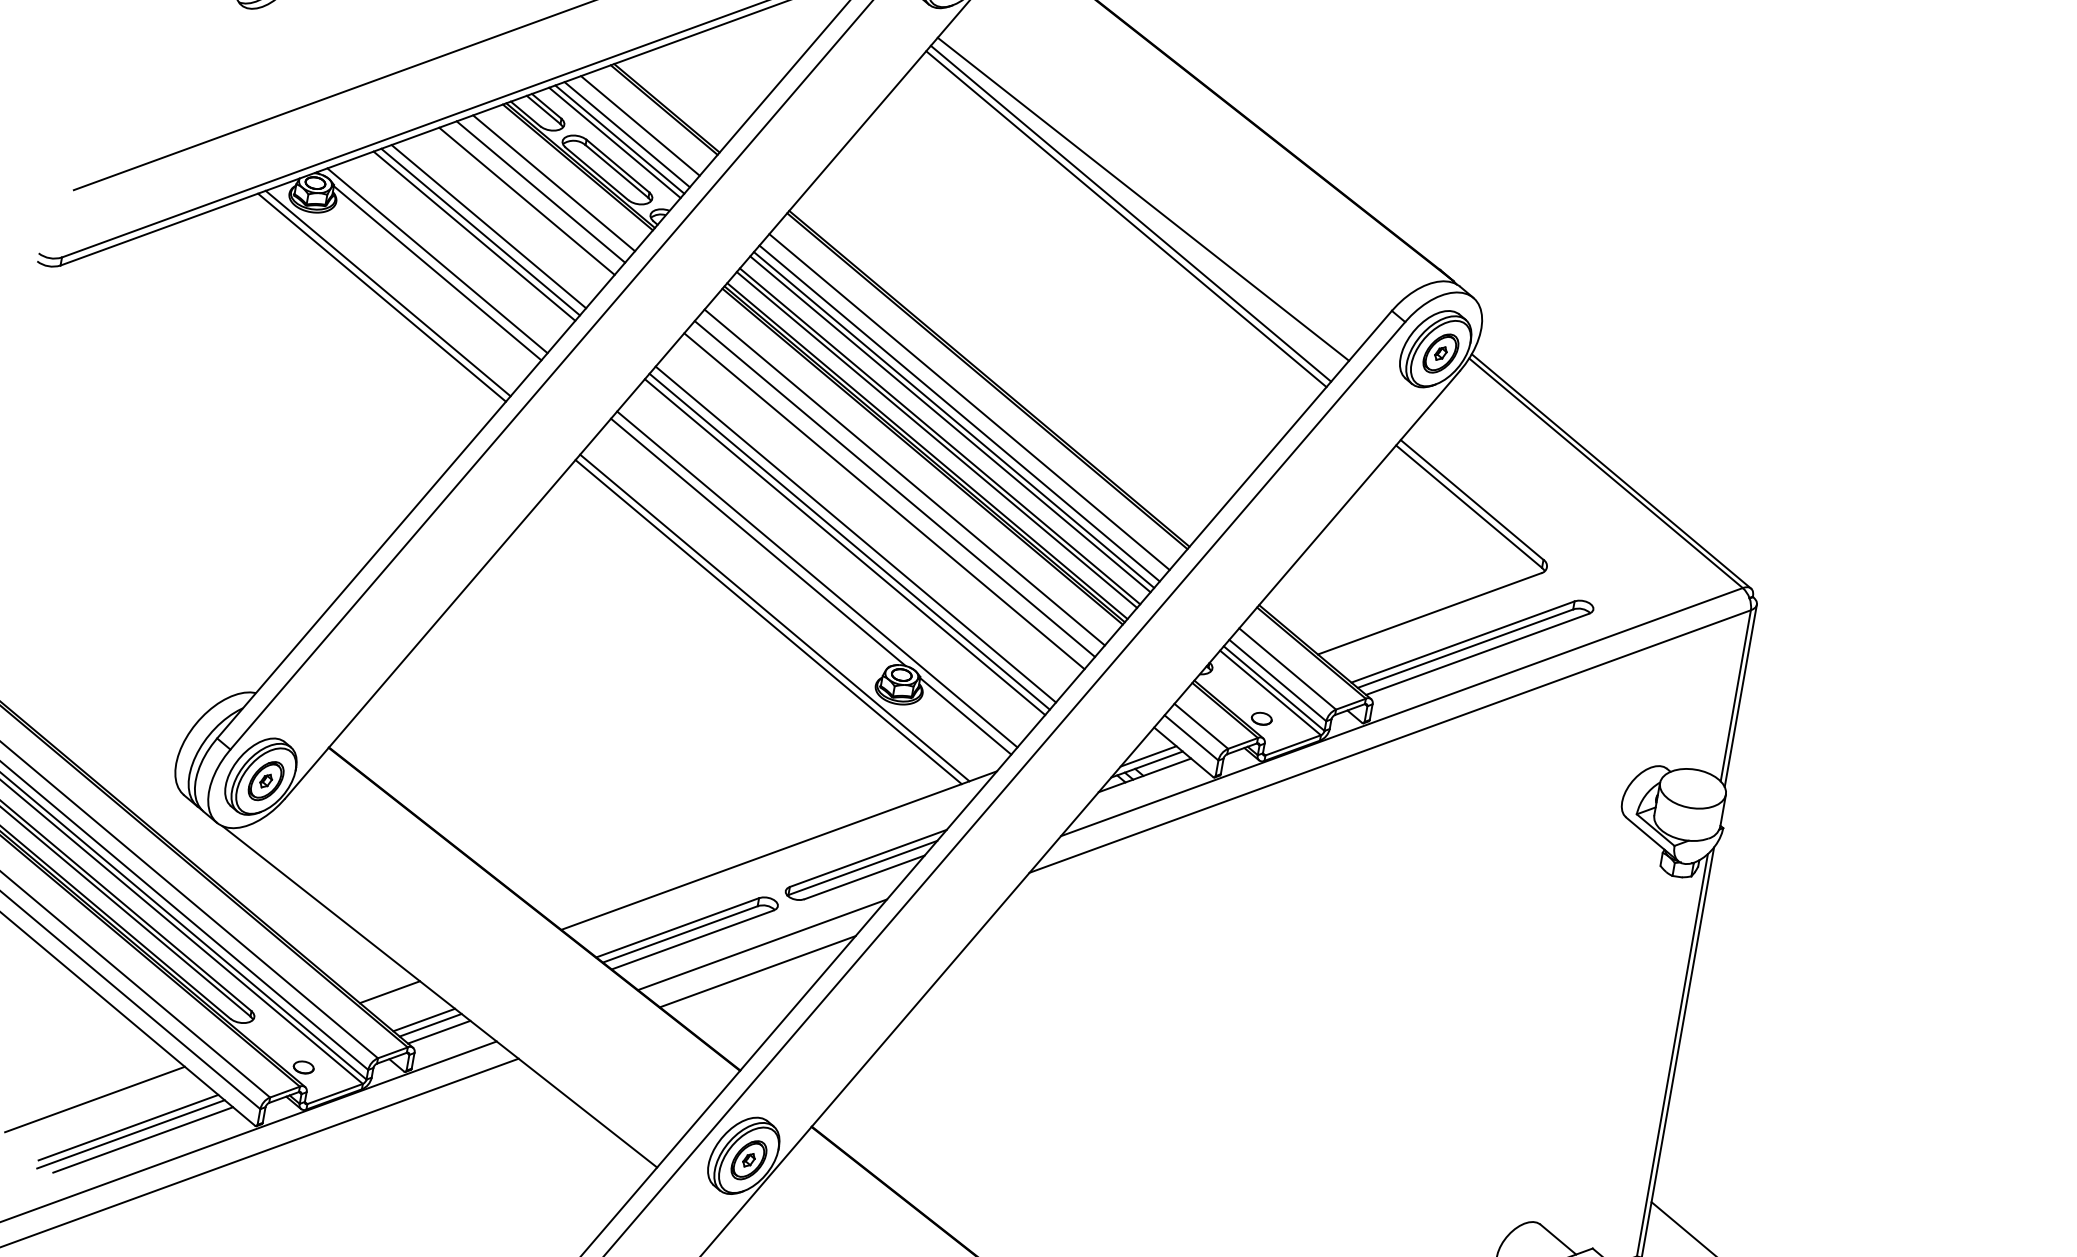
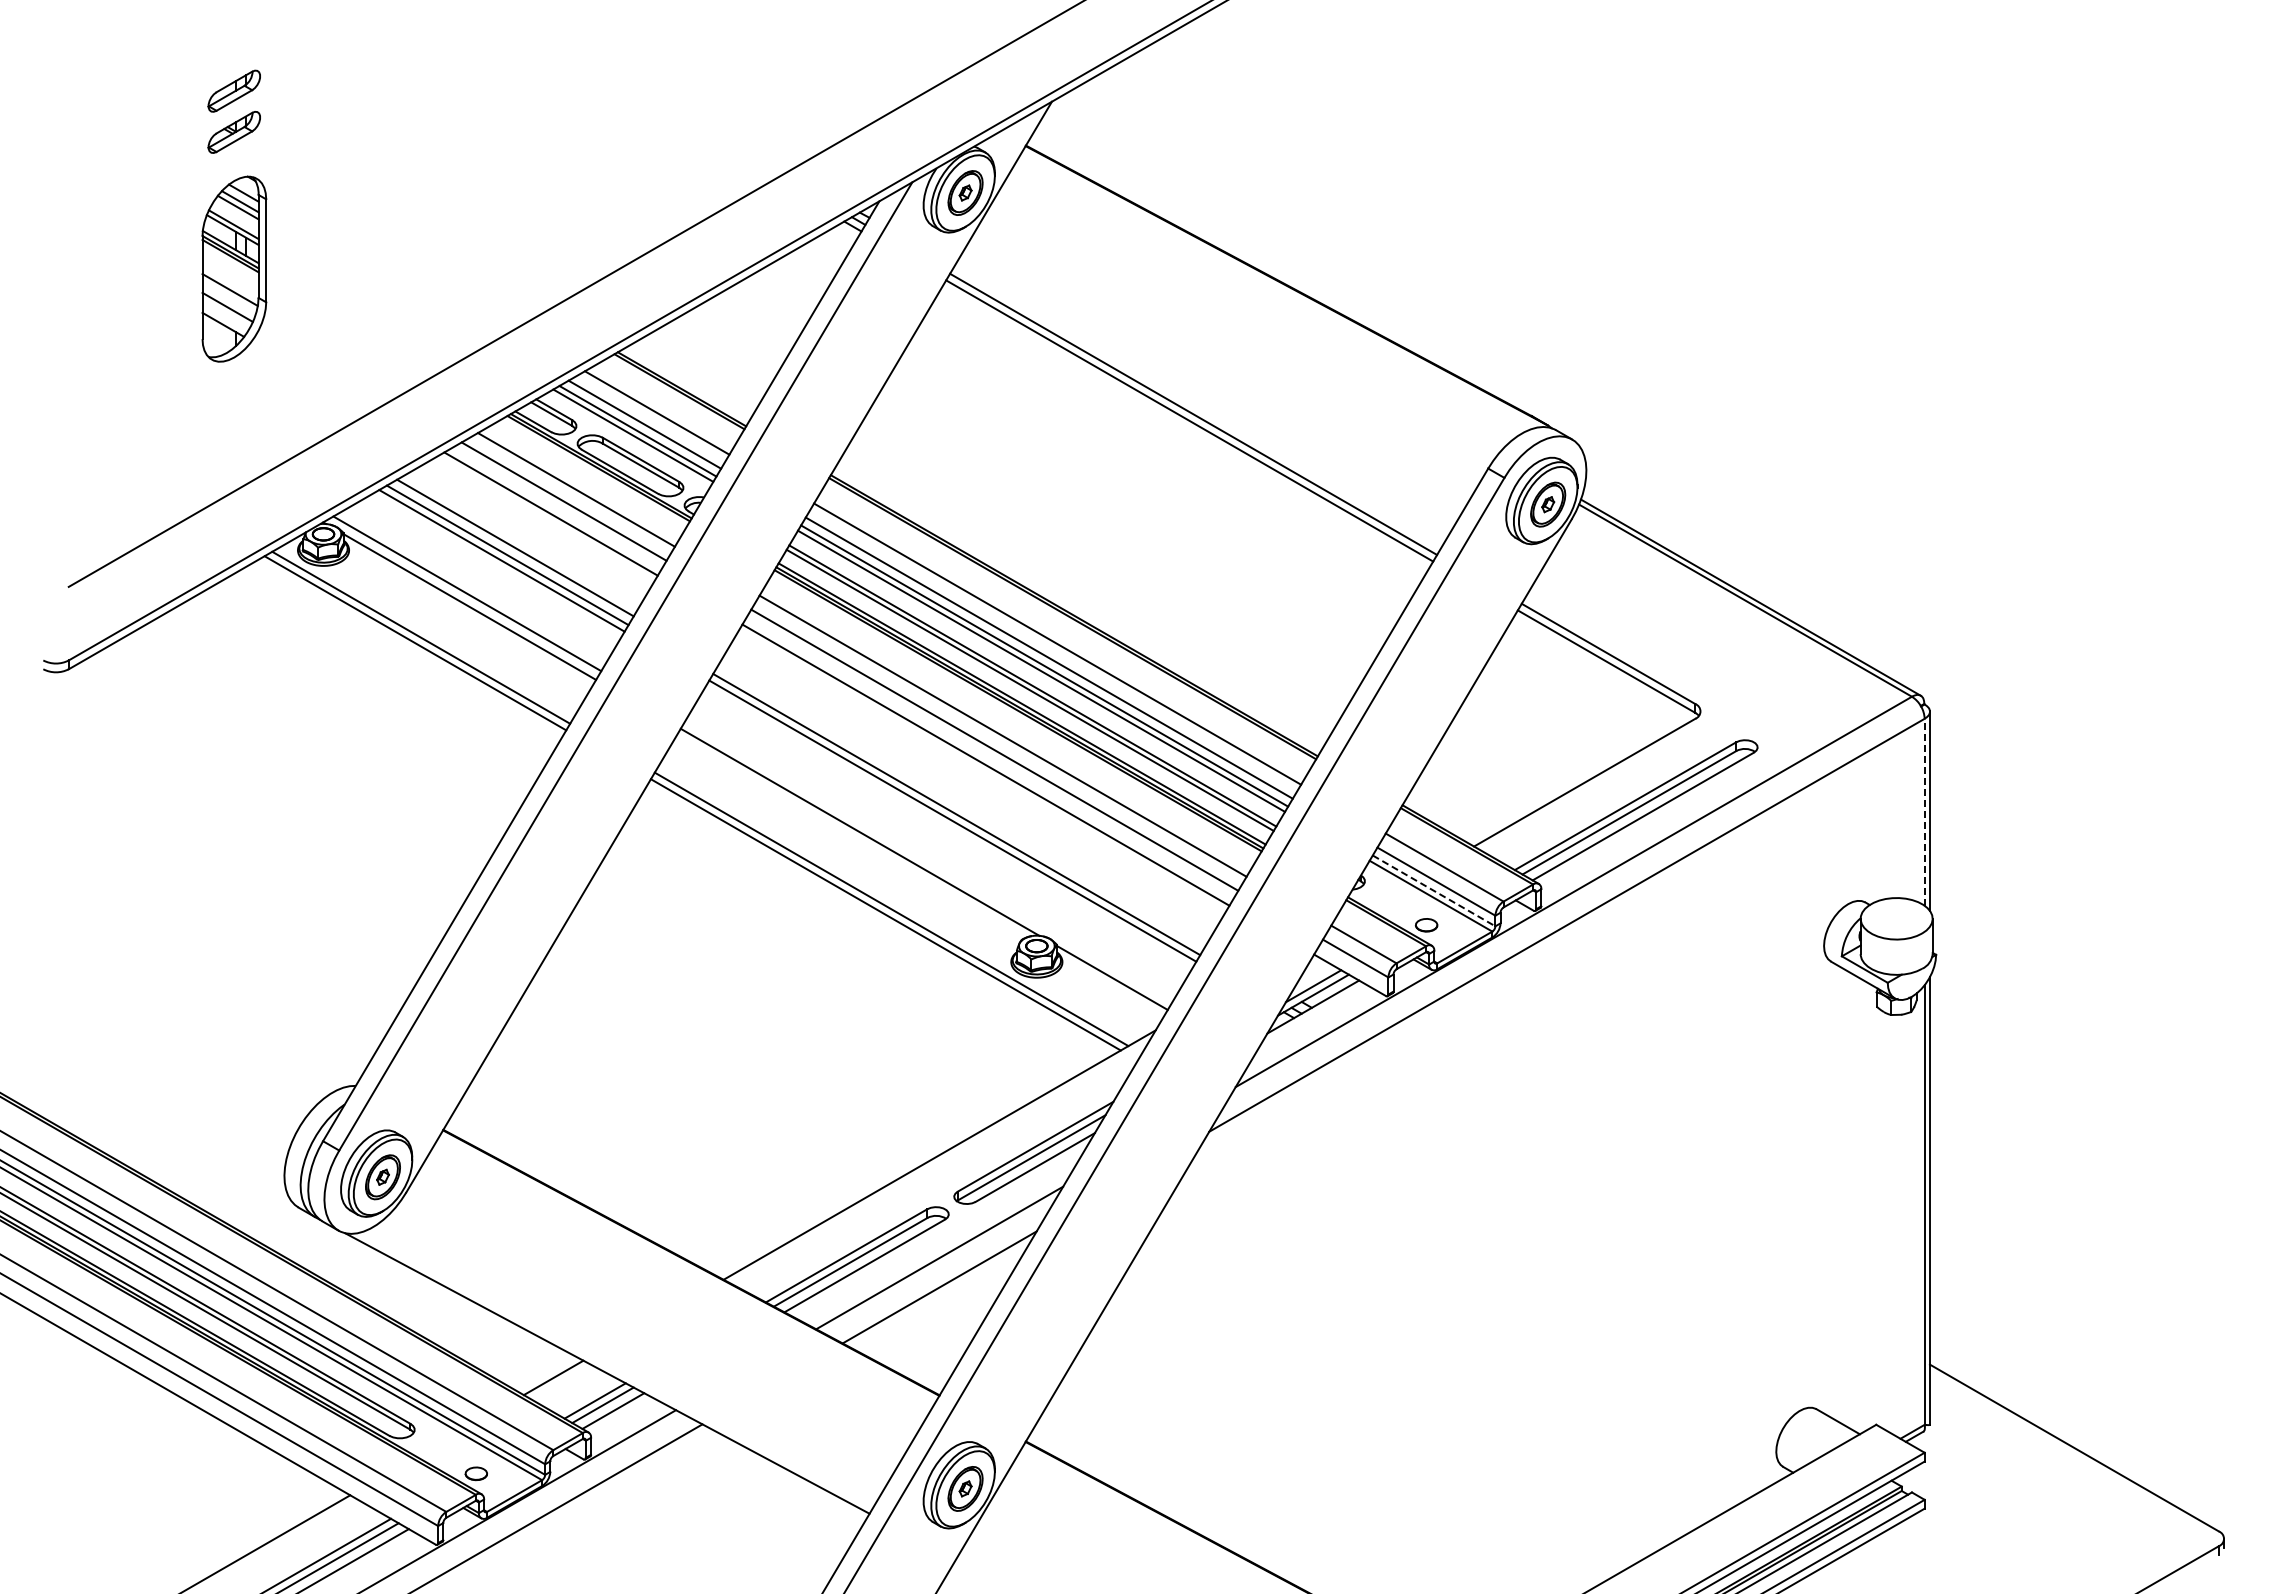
line: (1142, 198) -> (1203, 396), removed
line: (855, 534) -> (961, 805), removed
line: (816, 579) -> (928, 860), removed
line: (1274, 688) -> (1434, 890), solid -> dashed
line: (1735, 695) -> (1924, 811), solid -> dashed

